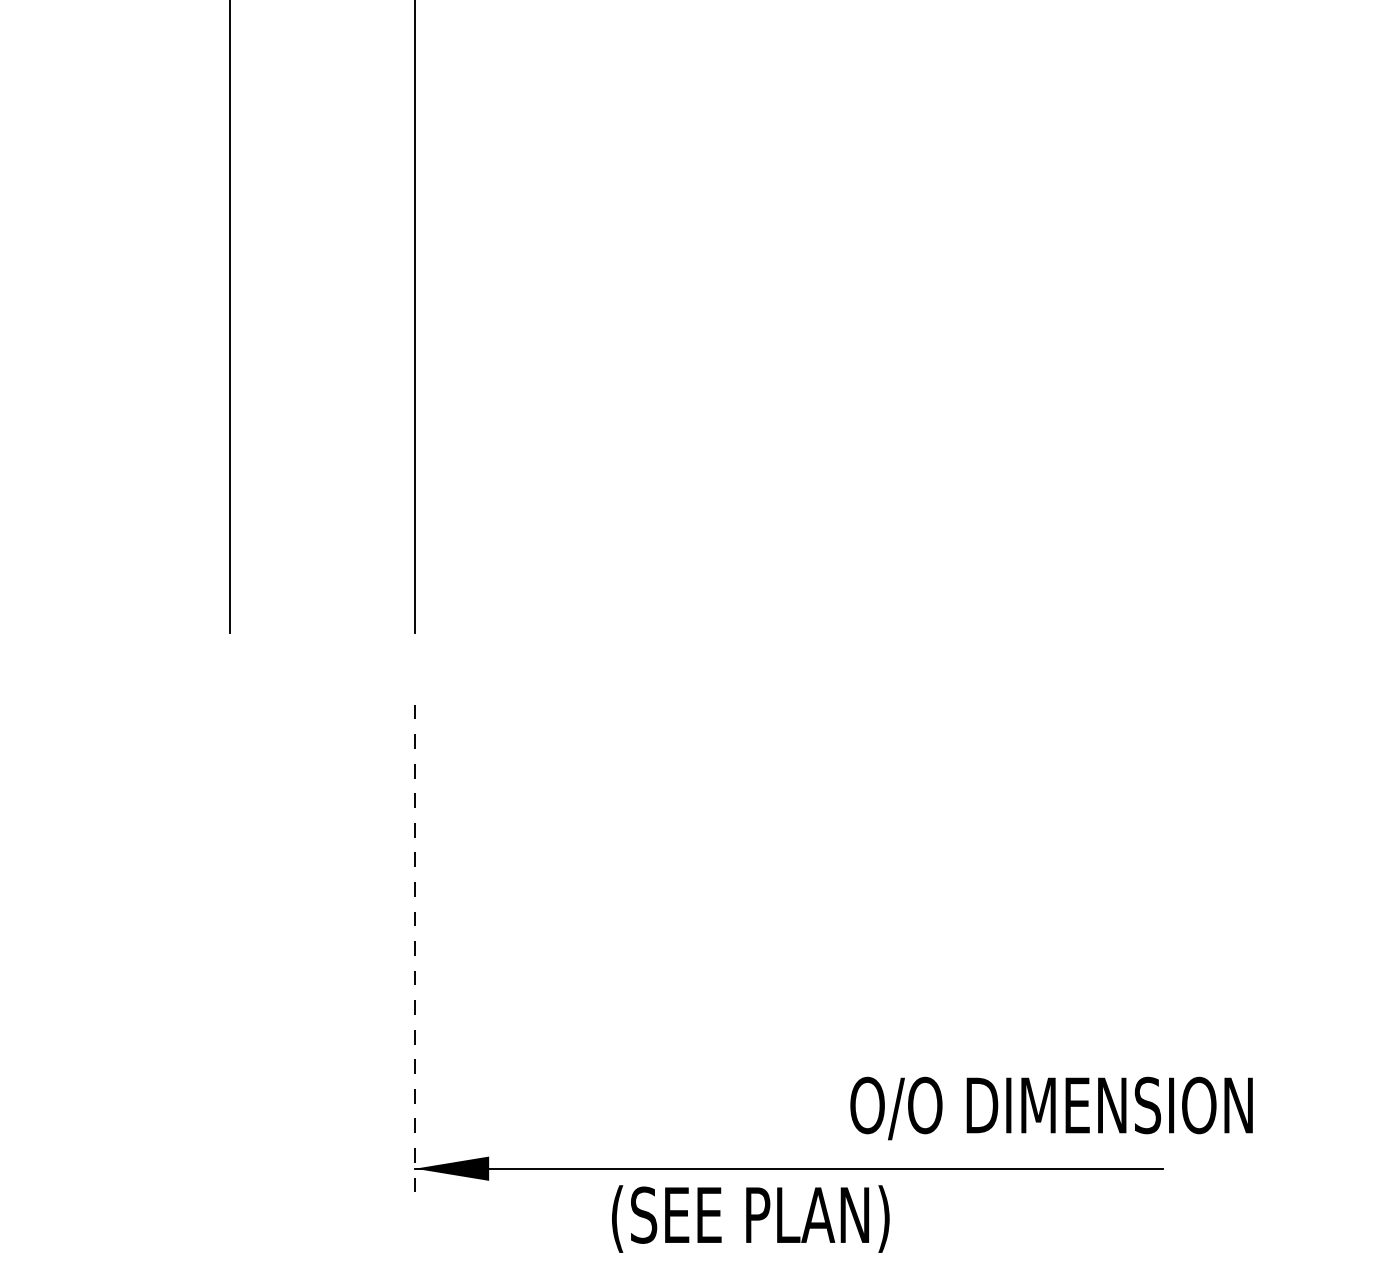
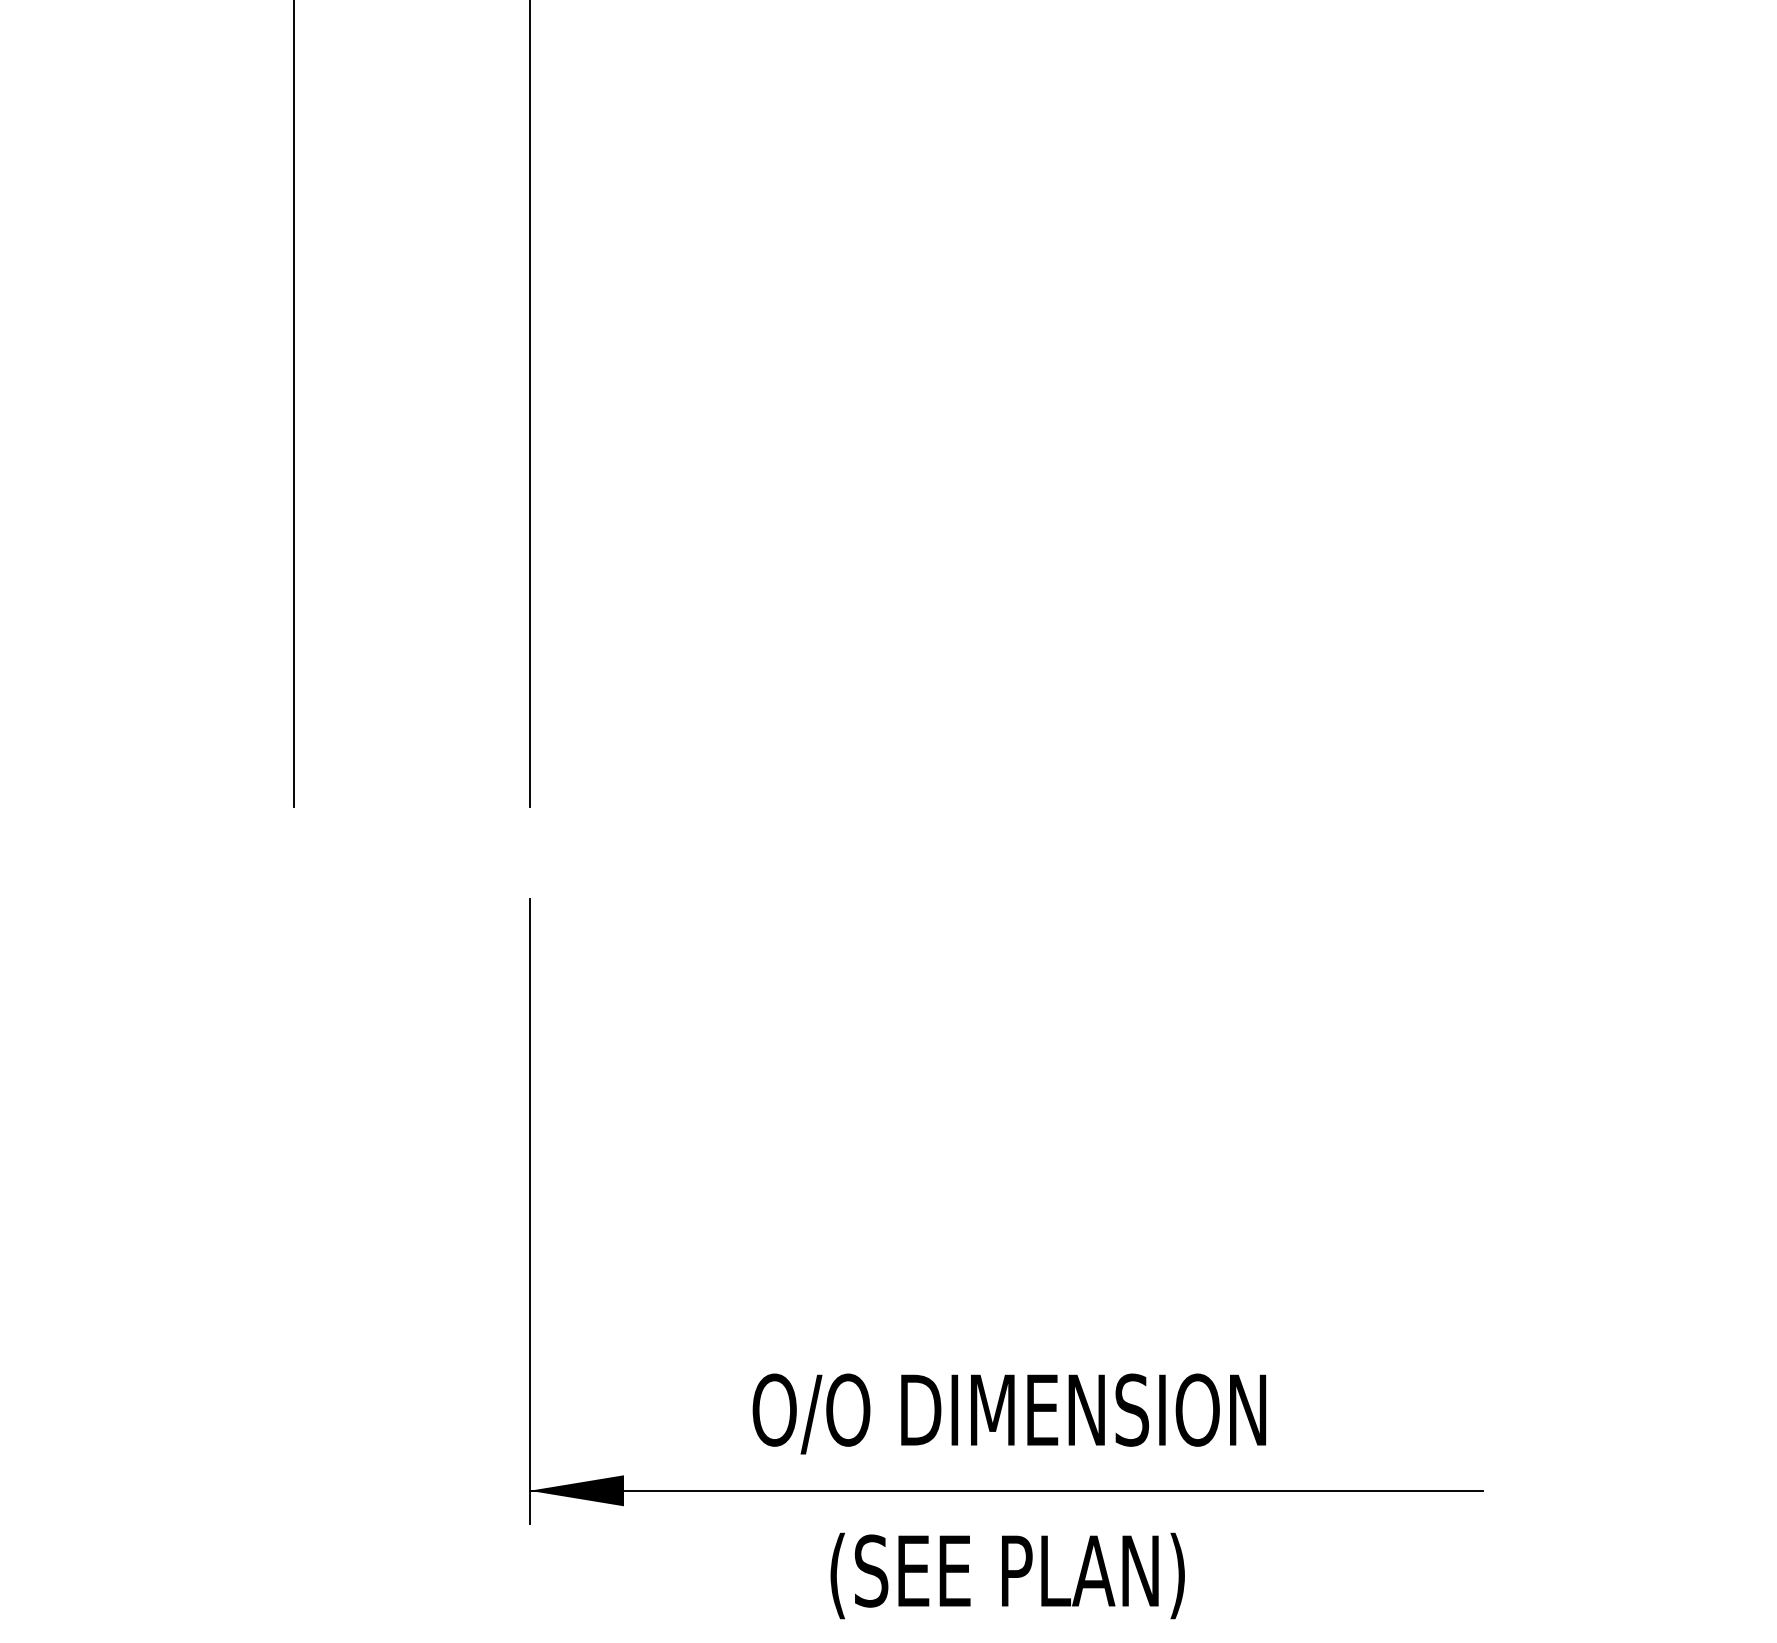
line: (415, 949) -> (529, 1211), dashed -> solid
text: (1050, 1108) -> (1008, 1413), moved
text: (750, 1218) -> (1007, 1575), moved

